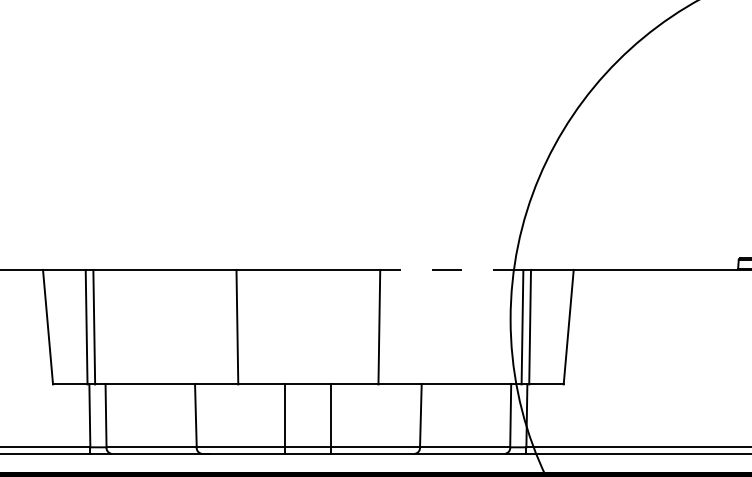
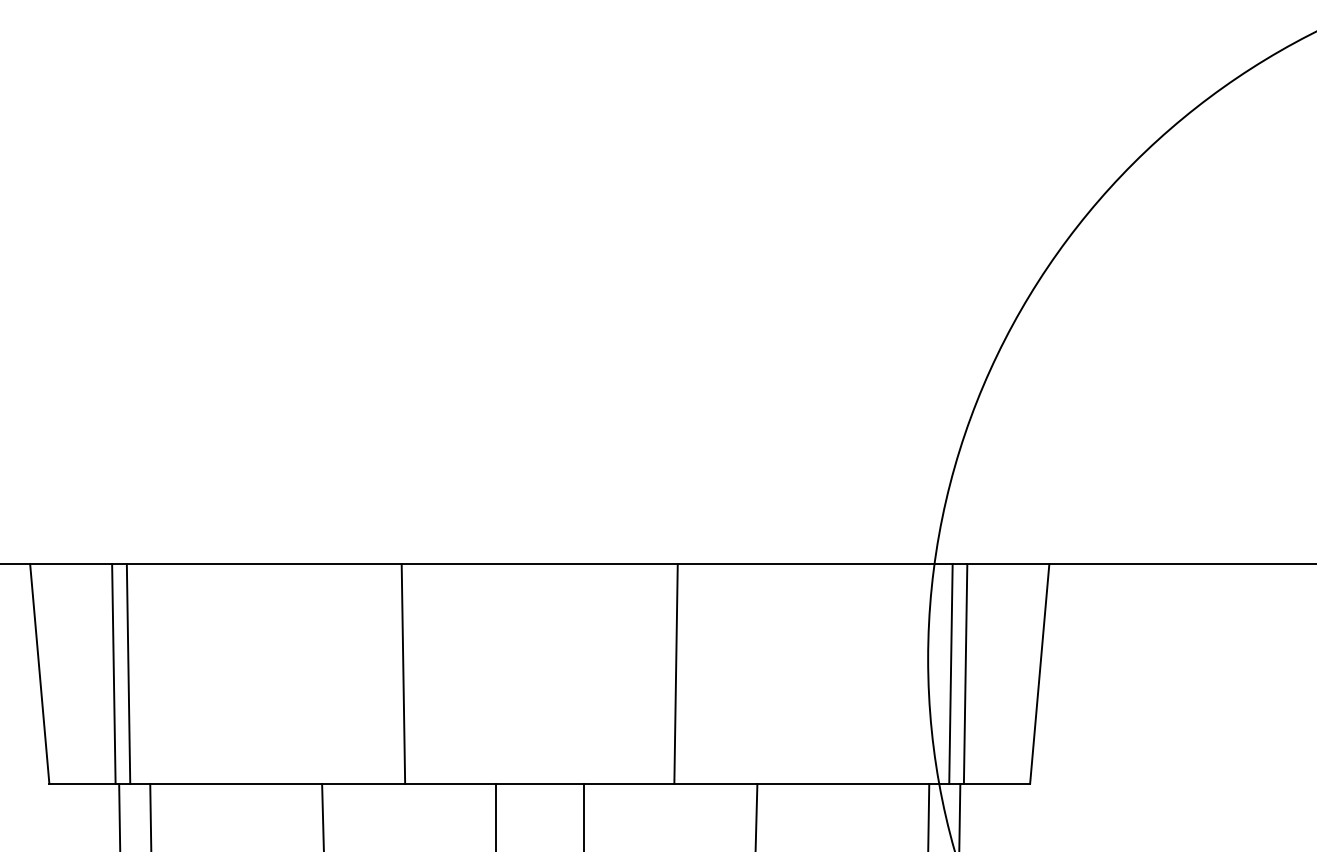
line: (451, 269) -> (814, 563), dashed -> solid

